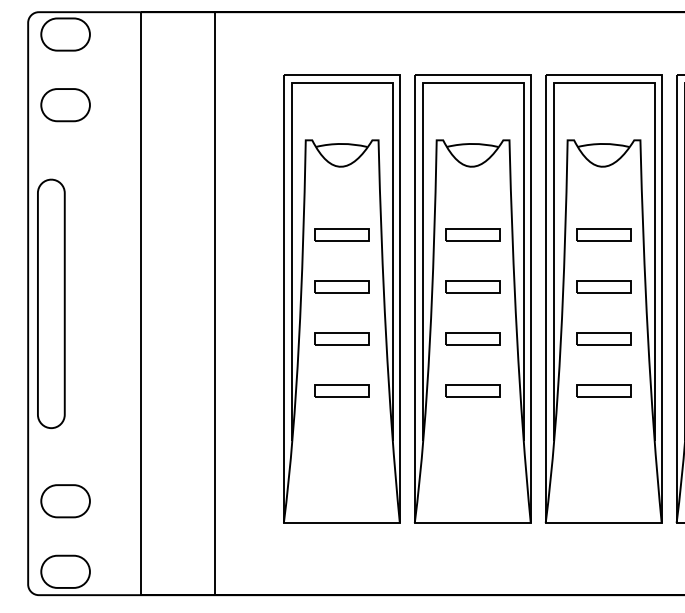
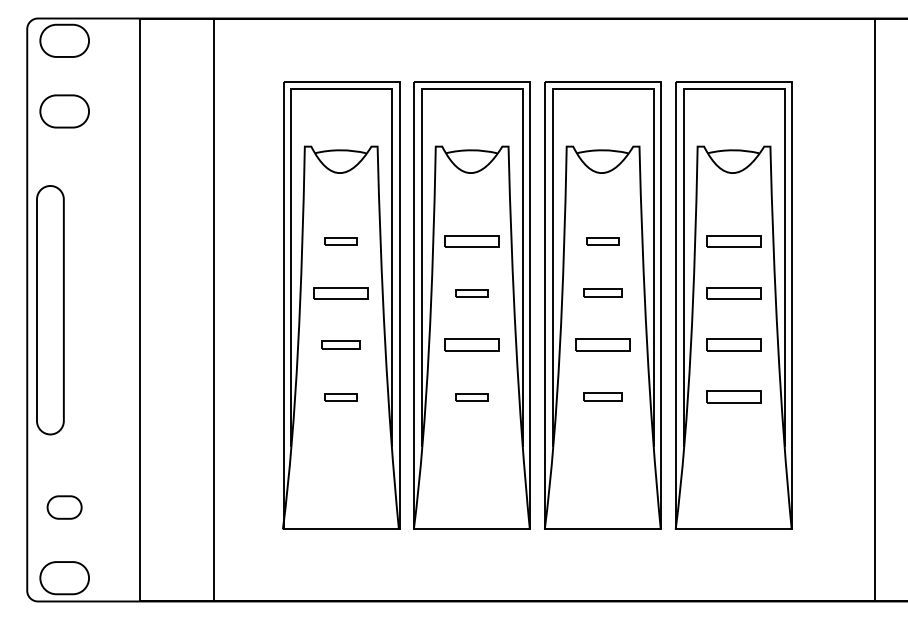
part: (341, 235) -> (340, 241), size x0.6
part: (603, 235) -> (602, 241), size x0.6
part: (472, 287) -> (471, 293), size x0.6
part: (603, 287) -> (602, 293), size x0.7
part: (341, 338) -> (340, 344), size x0.7
part: (341, 390) -> (340, 396), size x0.6
part: (472, 390) -> (471, 396), size x0.6
part: (603, 390) -> (602, 396), size x0.7
part: (65, 501) -> (64, 507), size x0.7

